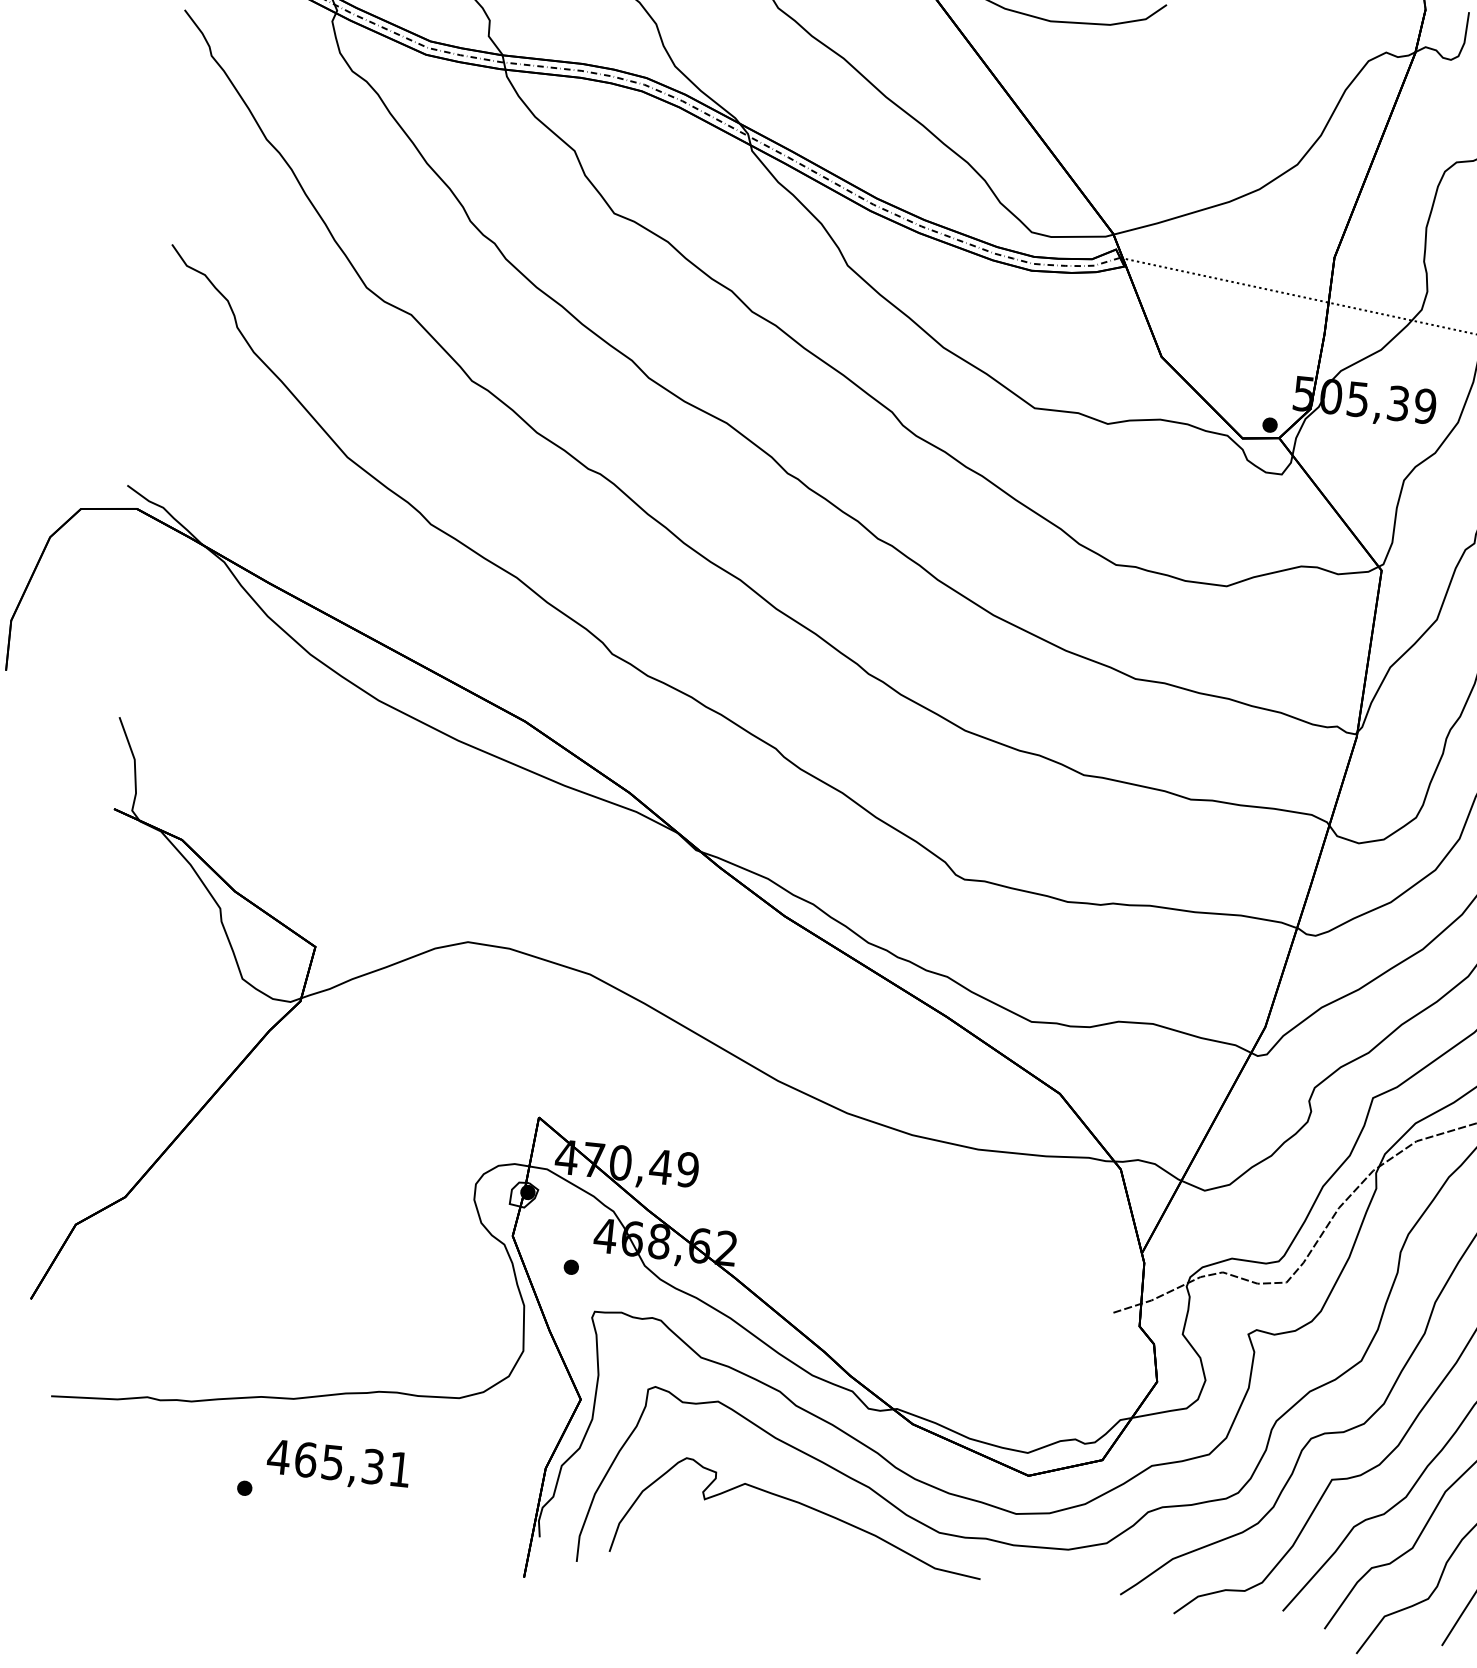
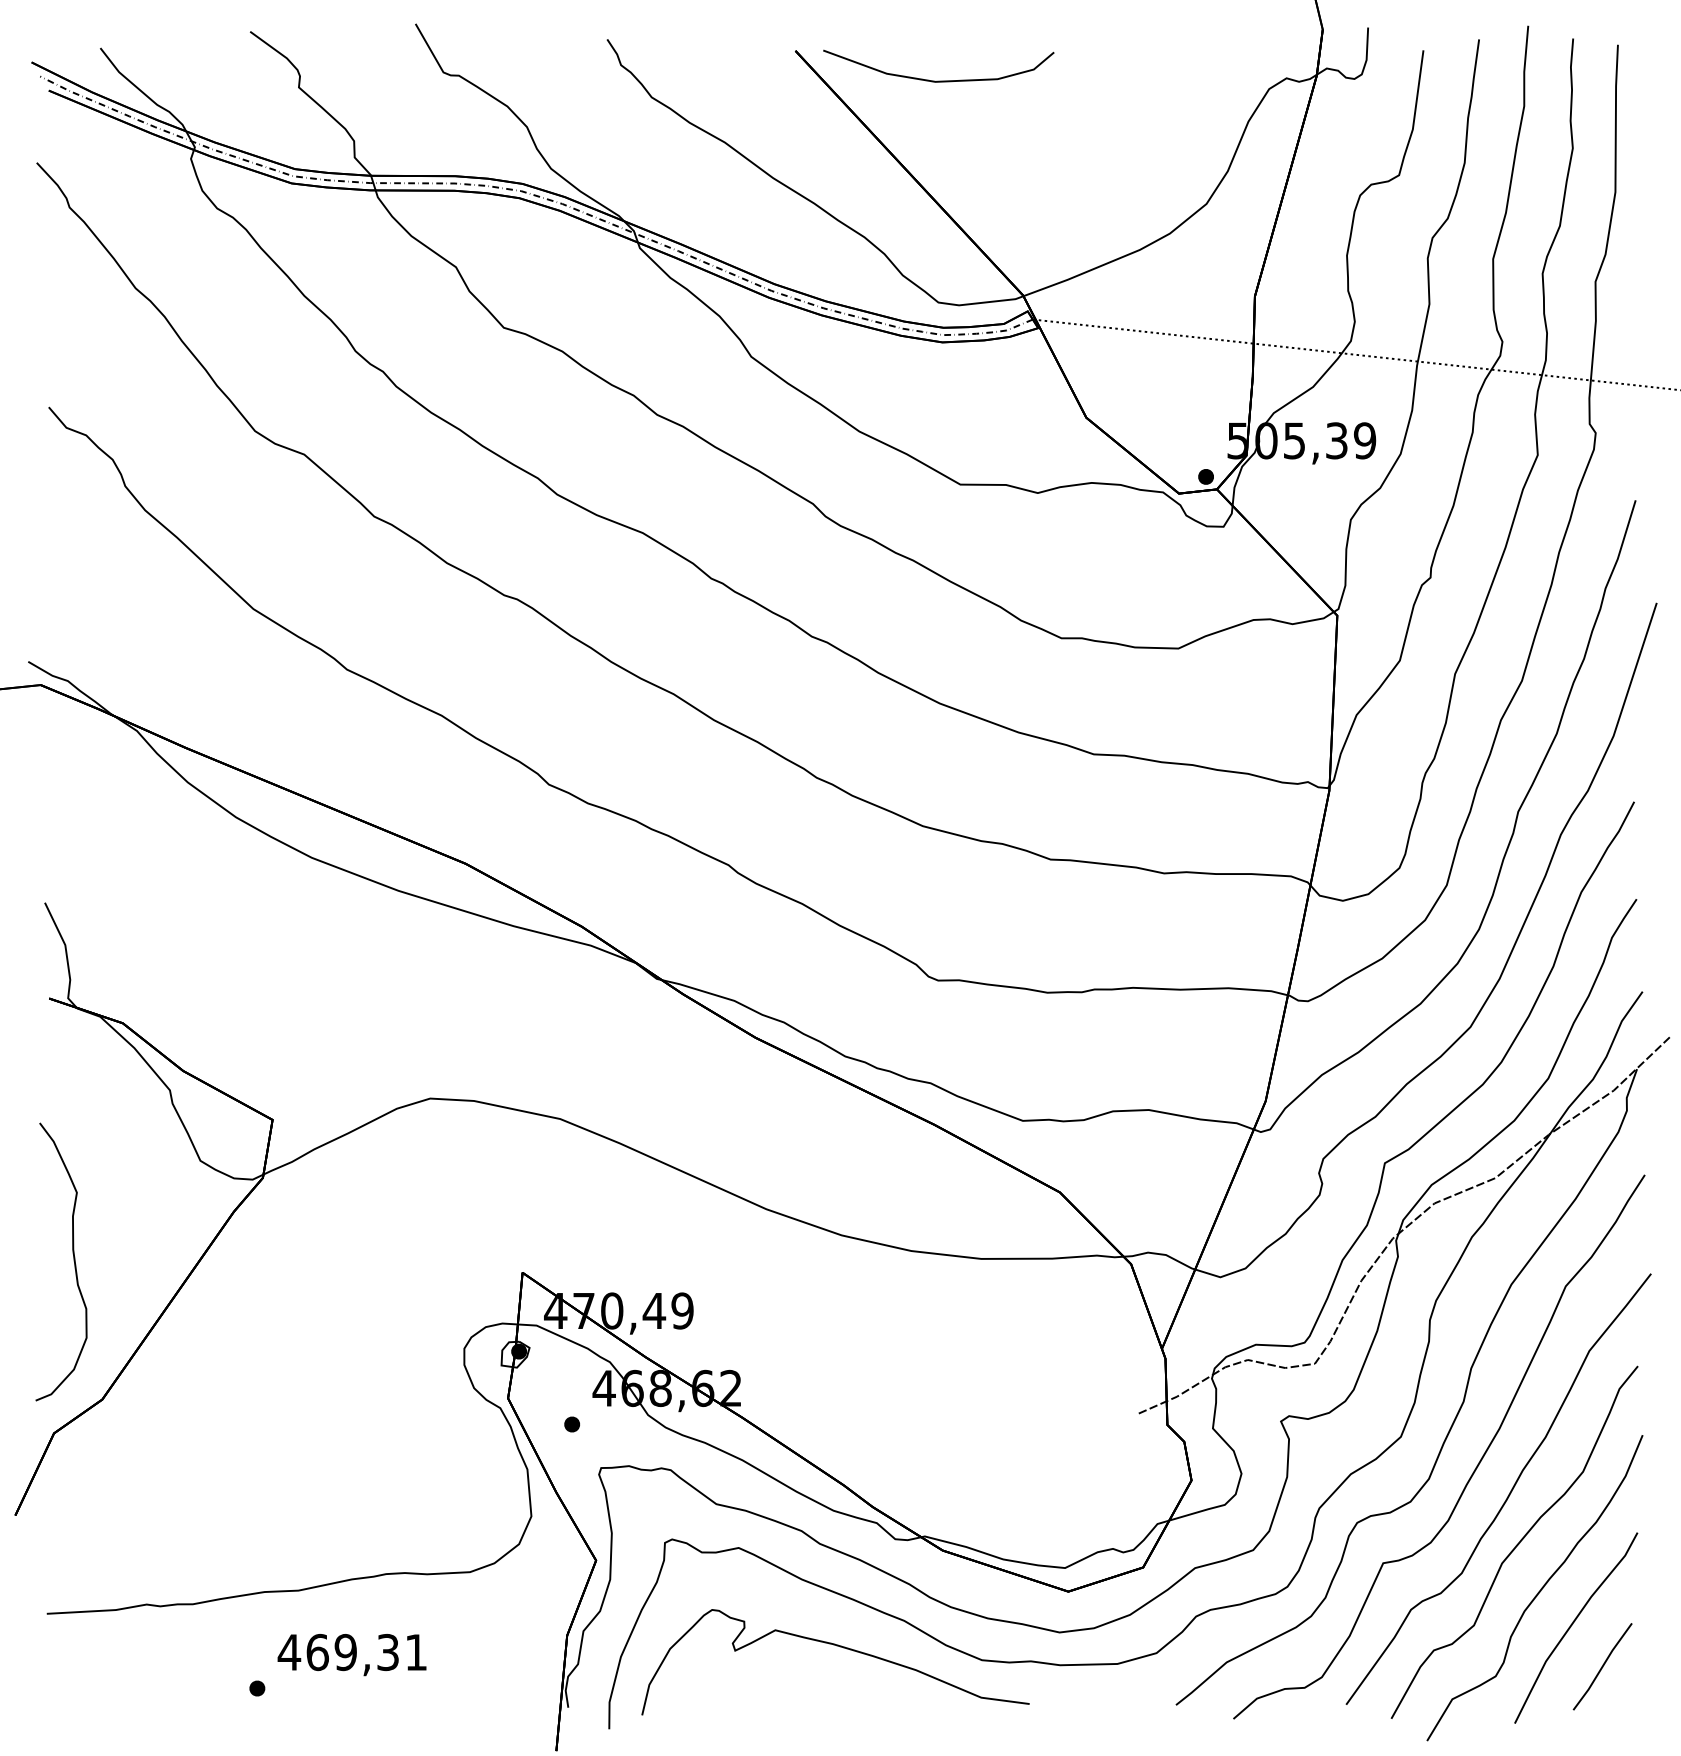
curve: (111, 1062) -> (73, 1261), added
text: (332, 1461) -> (345, 1651), 465,31 -> 469,31

